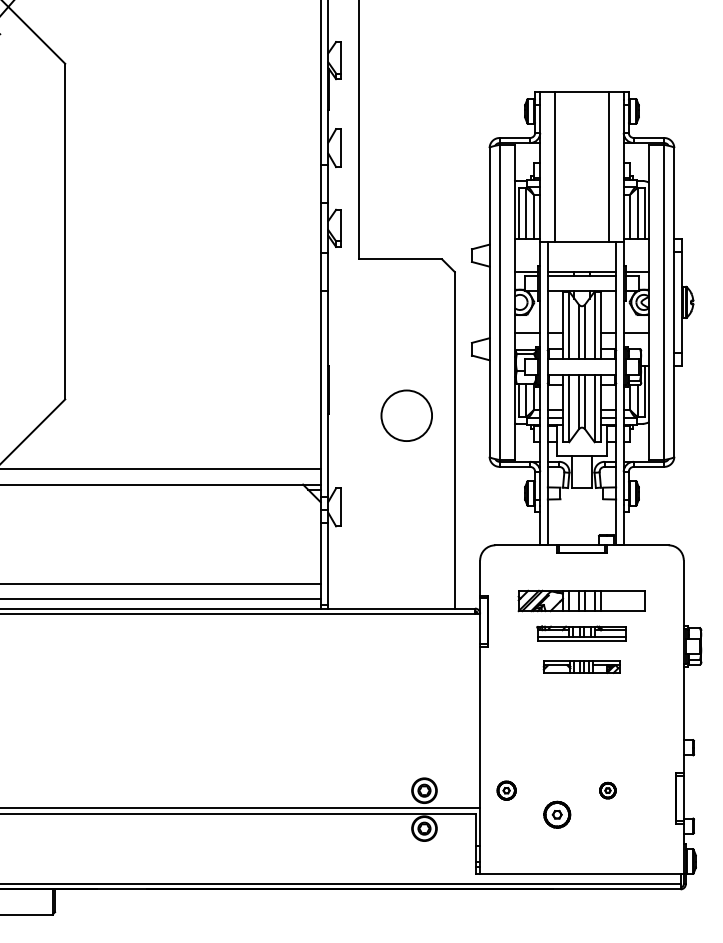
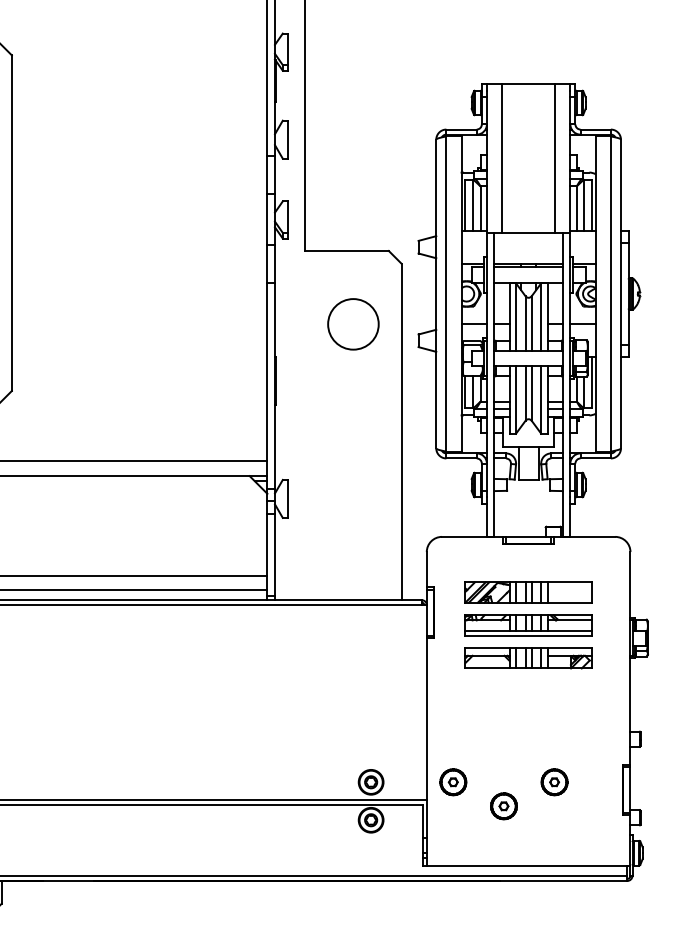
circle: (406, 415) -> (353, 324), moved
part: (581, 633) -> (528, 625), size x1.43
part: (581, 666) -> (528, 658), size x1.67
part: (506, 790) -> (453, 782), size x1.43
part: (607, 790) -> (554, 782), size x1.67

